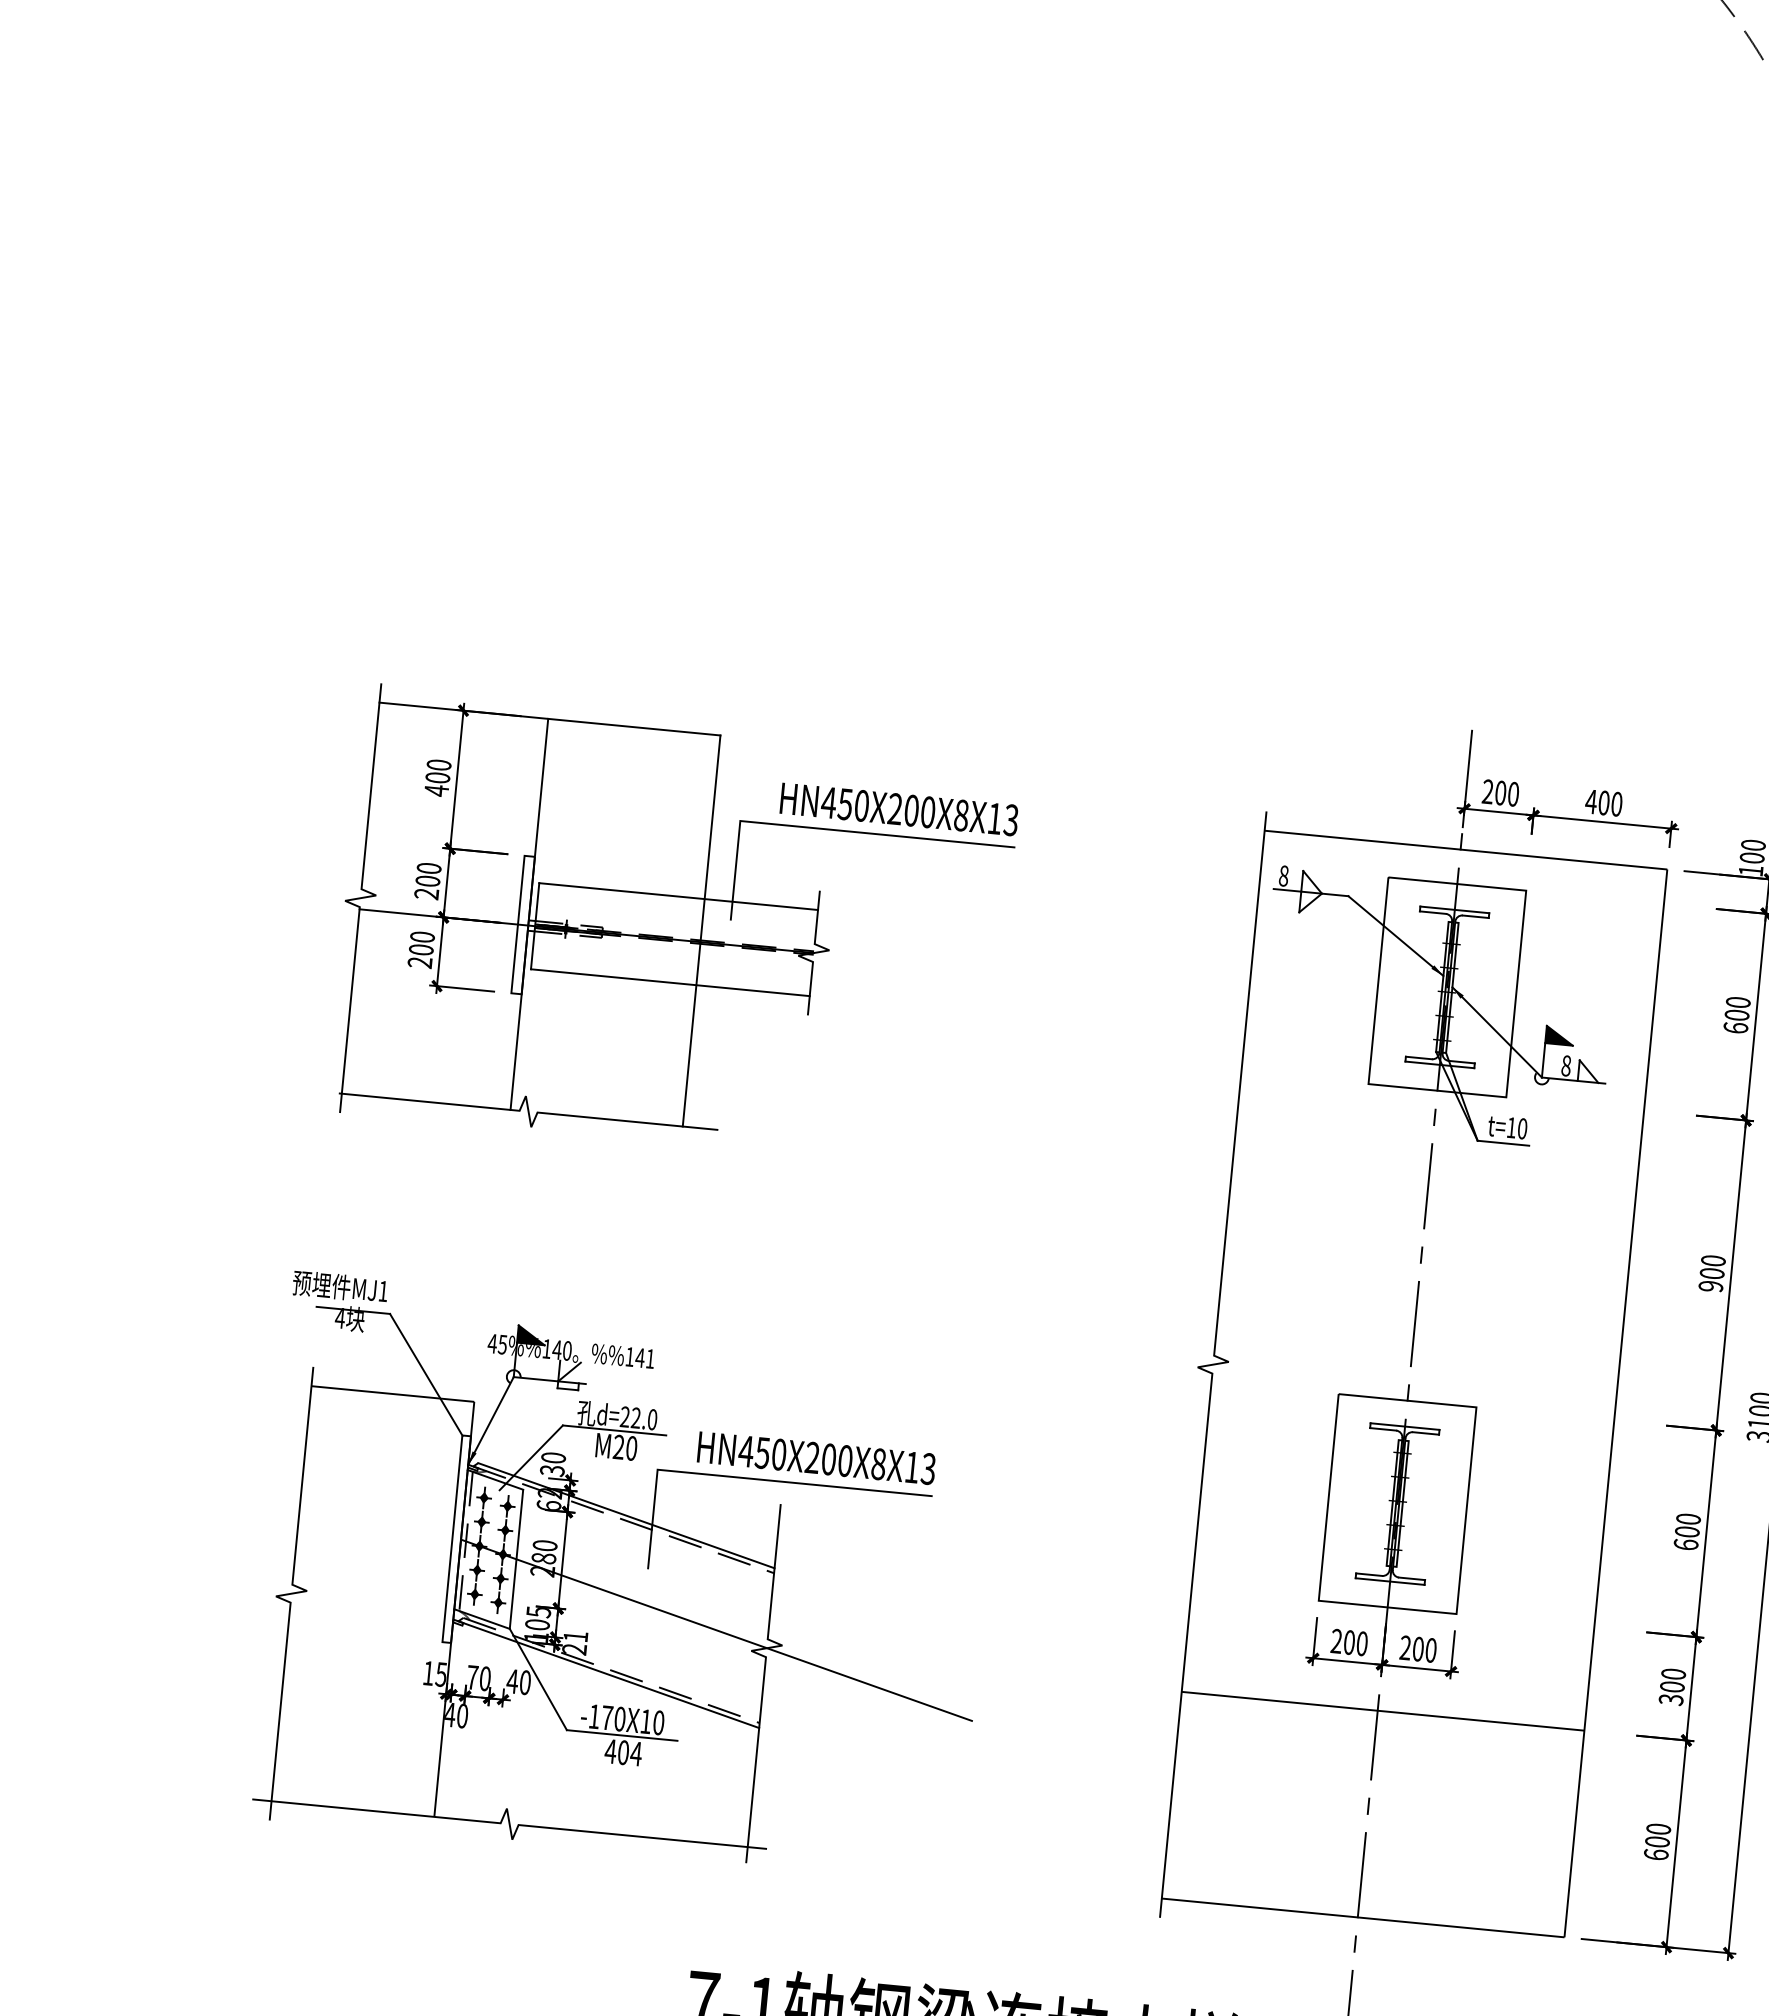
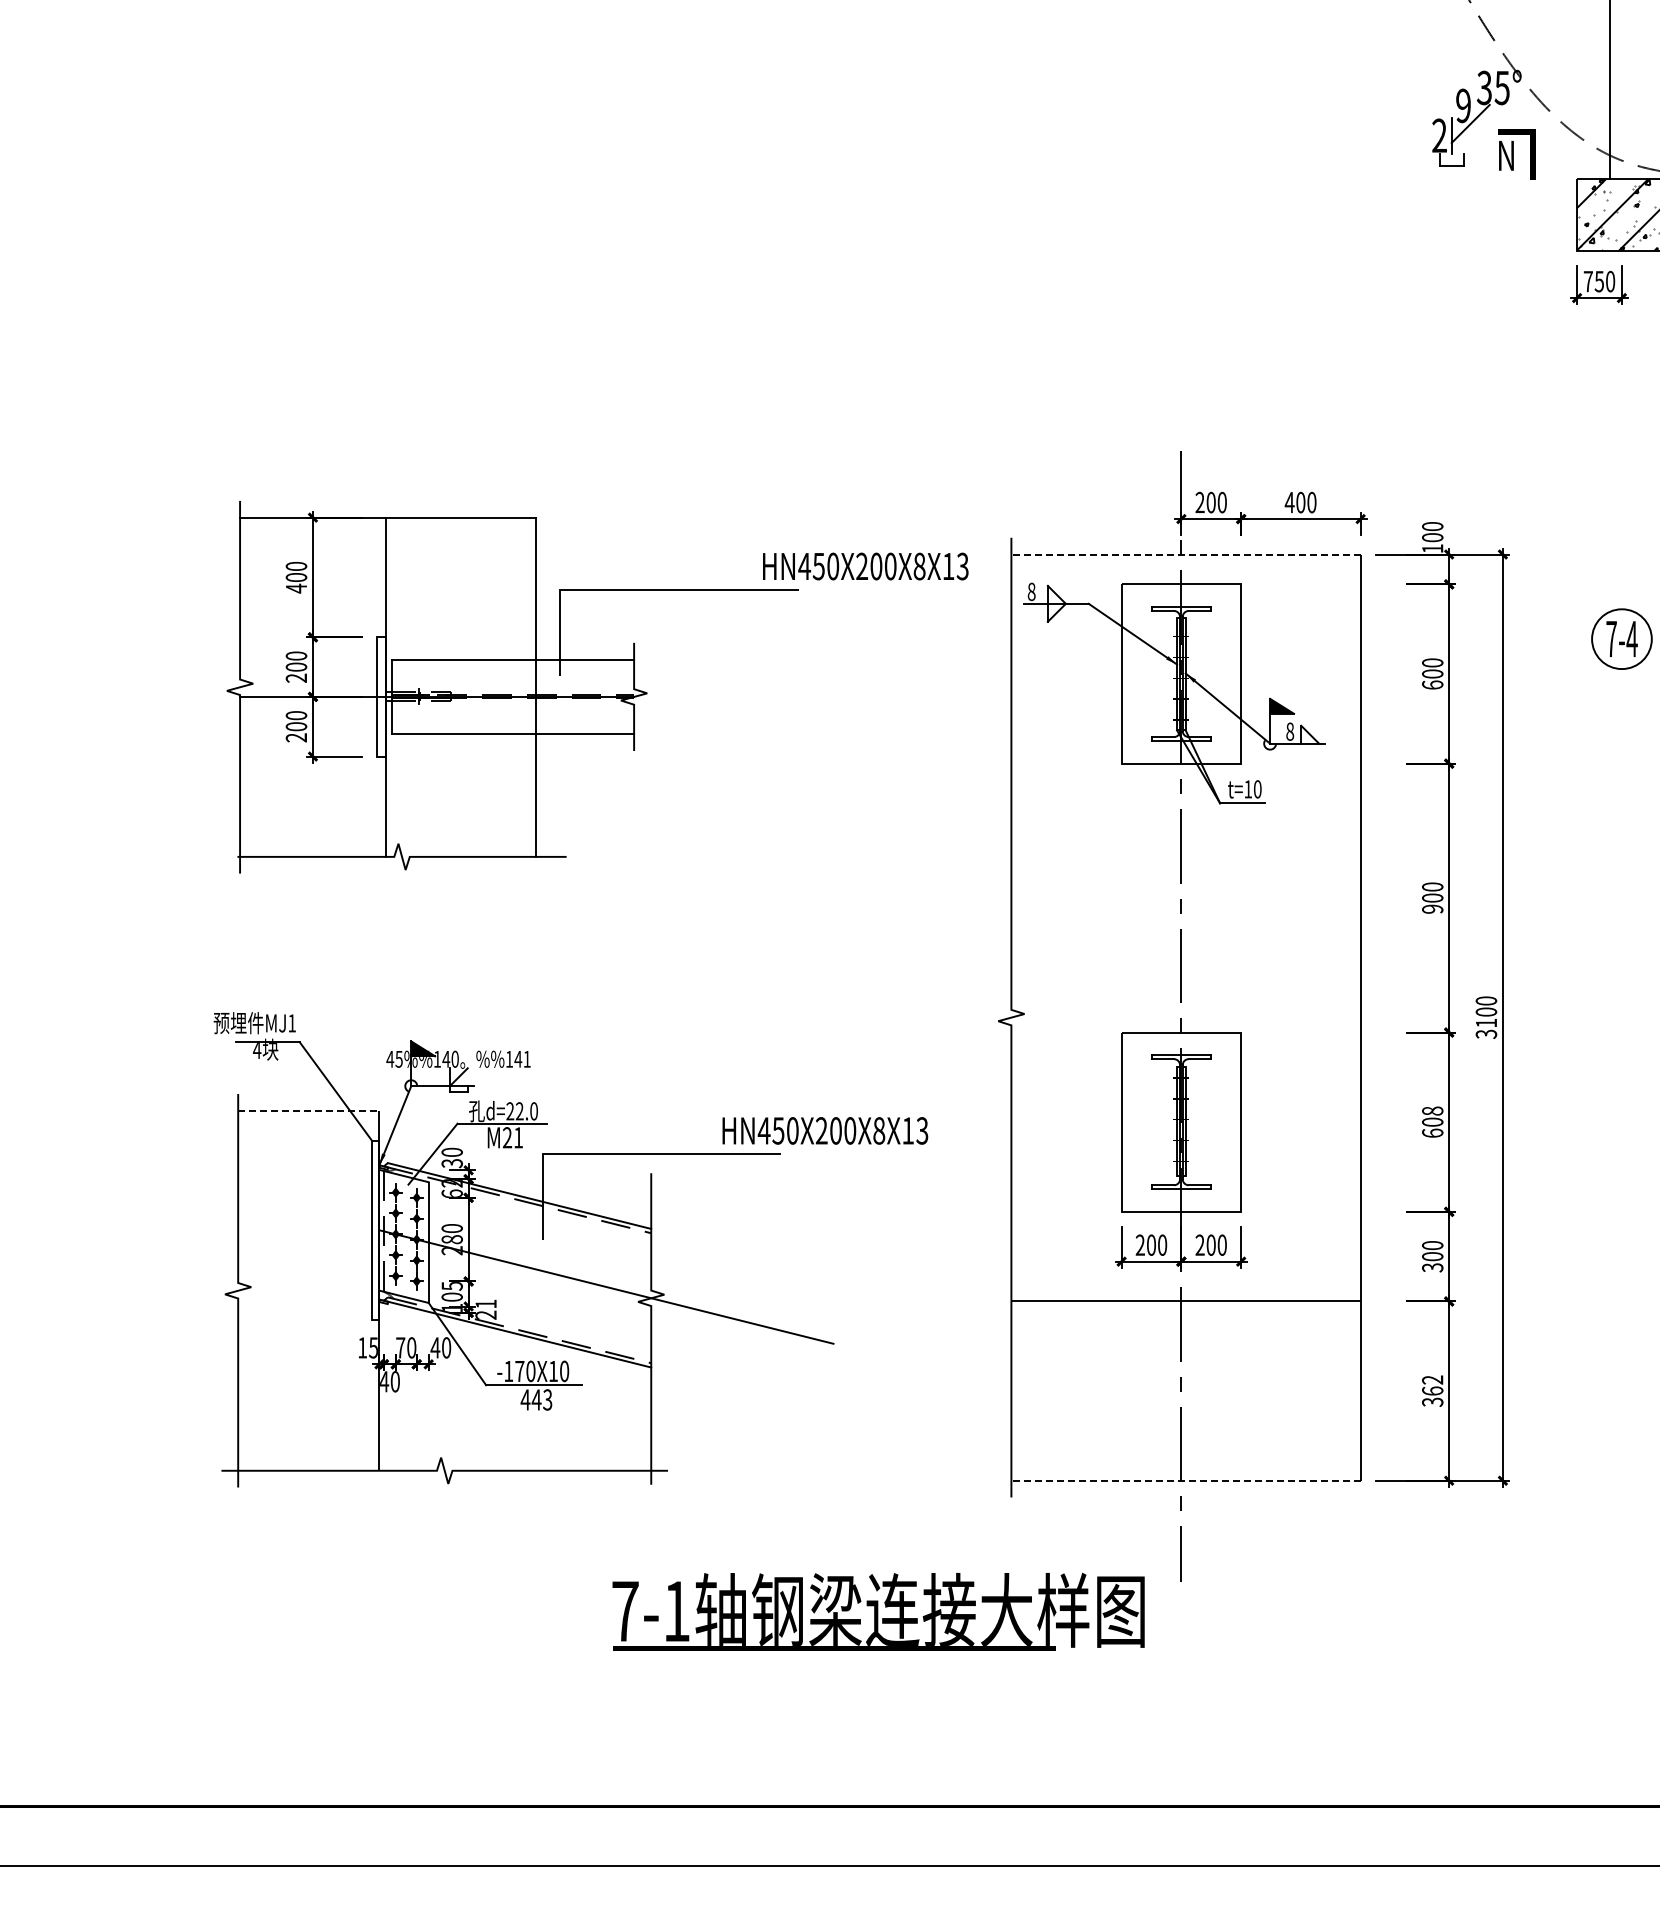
text: (899, 809) -> (865, 566), moved
line: (1466, 850) -> (1186, 554), solid -> dashed
line: (392, 1393) -> (308, 1110), solid -> dashed
text: (631, 1448) -> (518, 1137), M20 -> M21
text: (816, 1457) -> (825, 1130), moved
text: (1688, 1518) -> (1432, 1110), 600 -> 608
text: (629, 1752) -> (541, 1399), 404 -> 443
text: (1657, 1841) -> (1432, 1390), 600 -> 362
line: (1363, 1917) -> (1186, 1480), solid -> dashed

